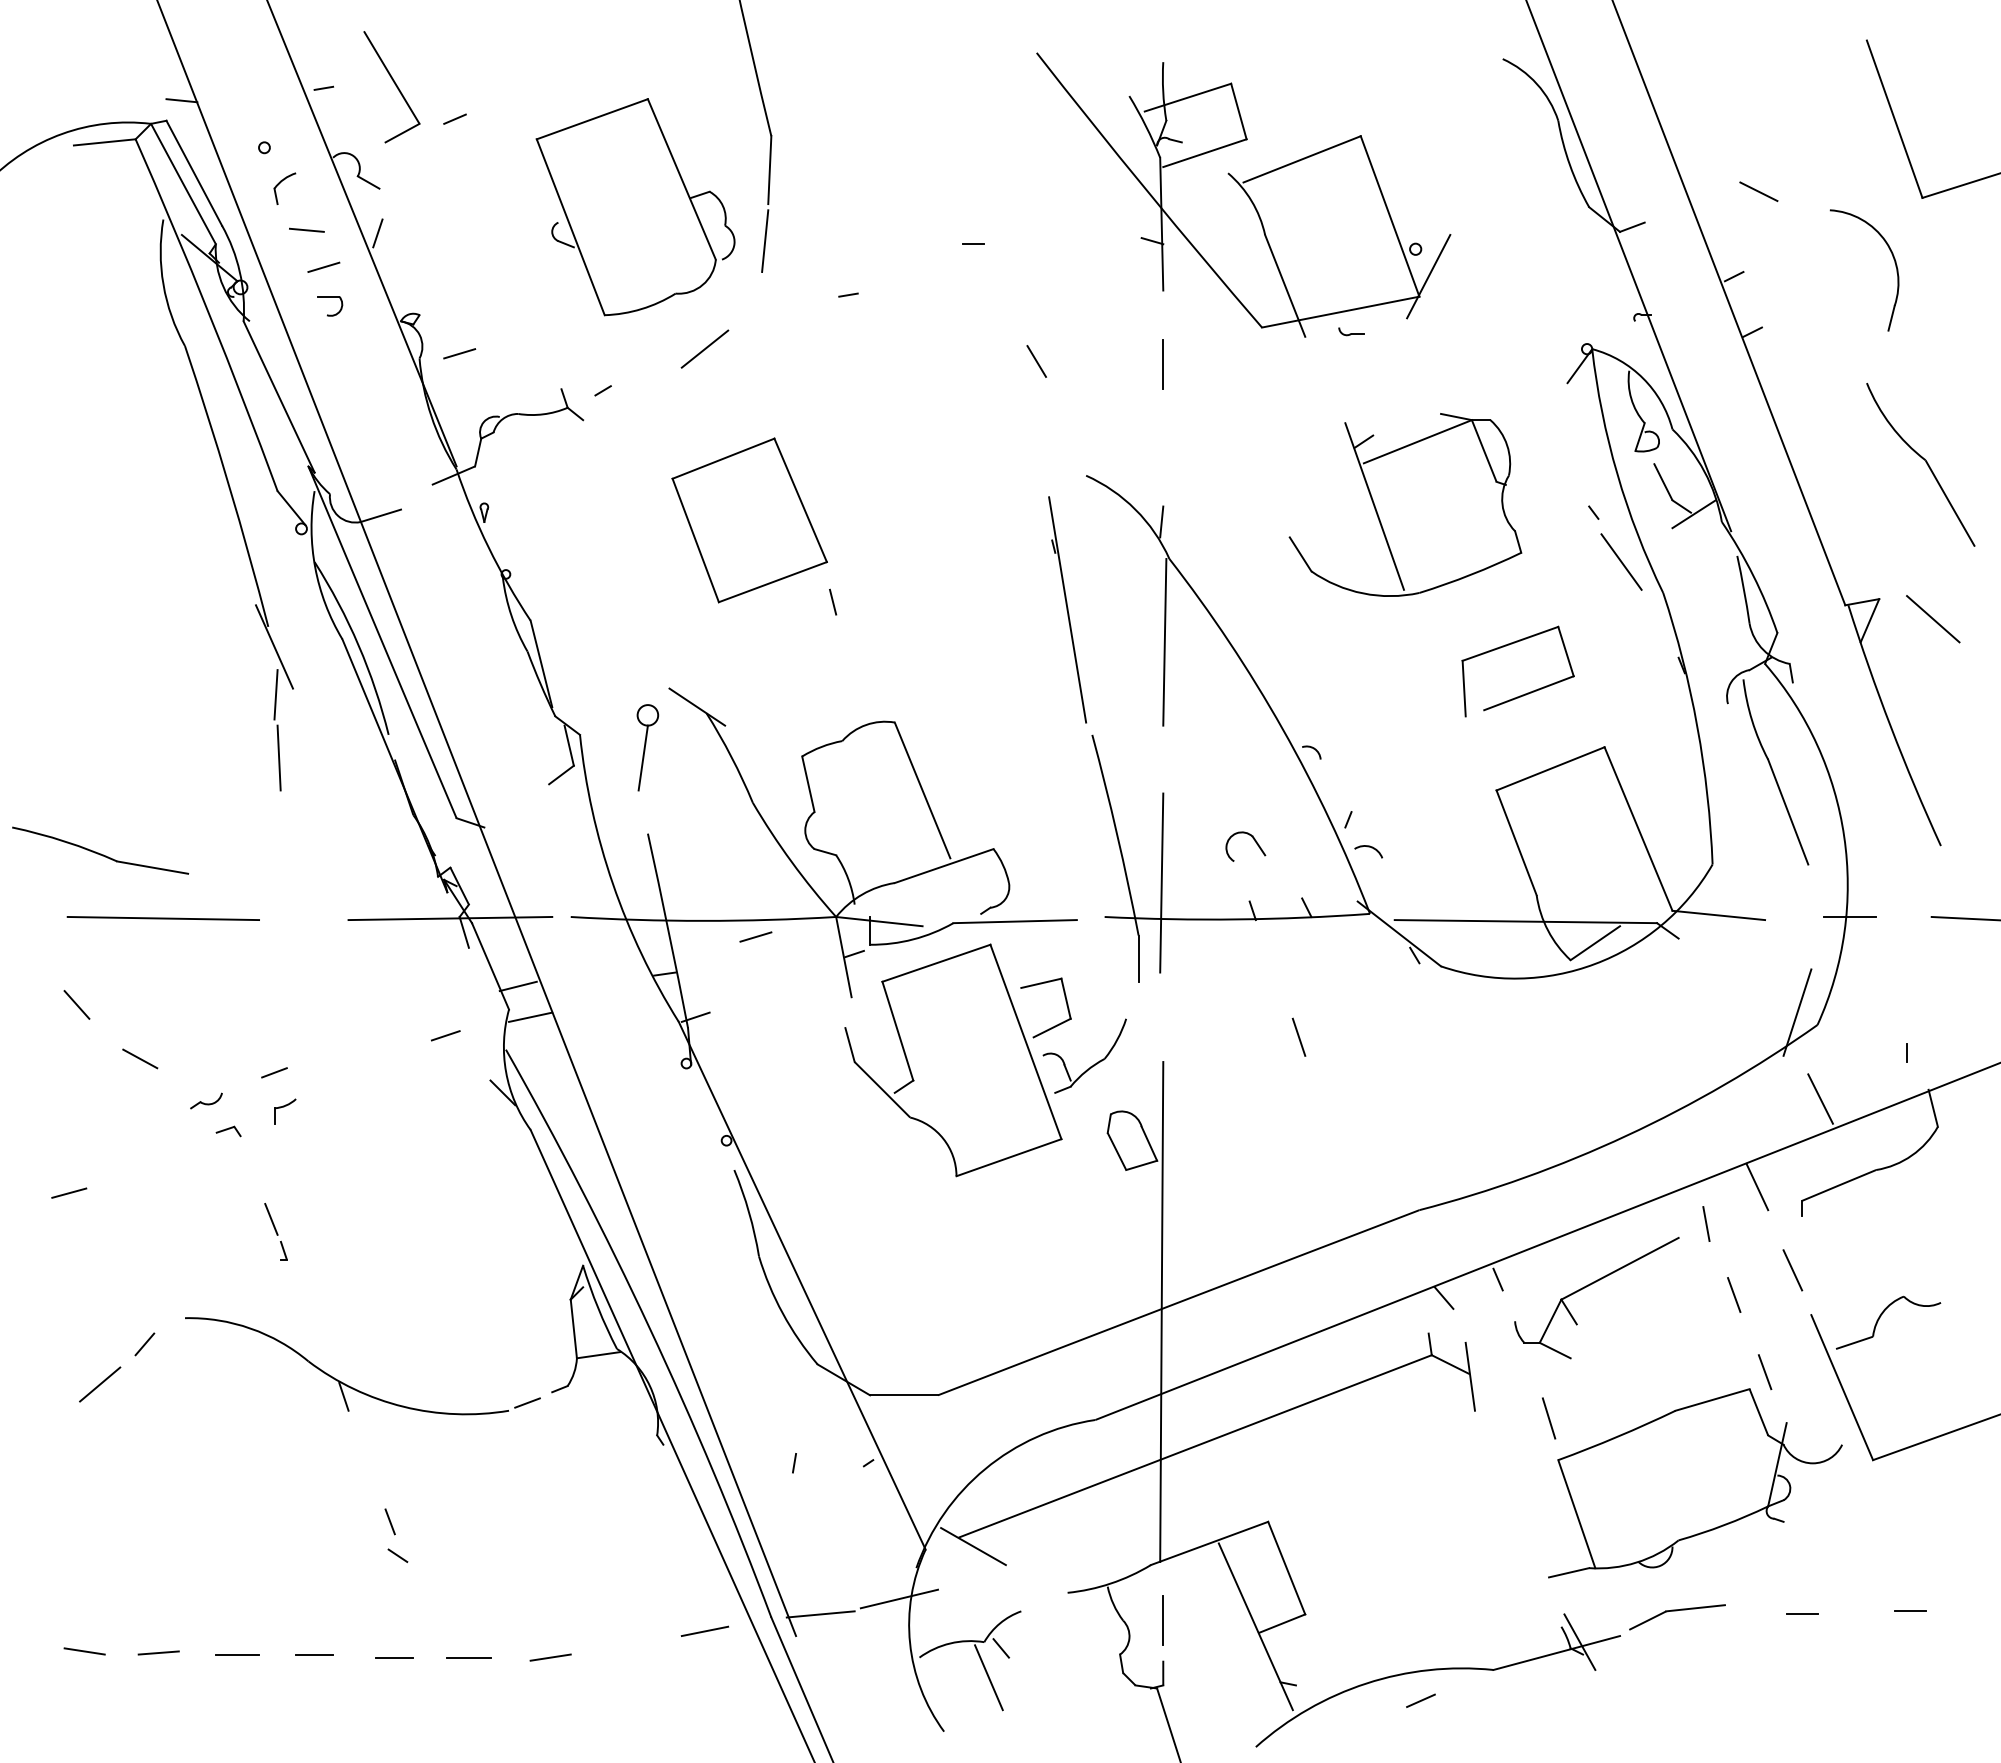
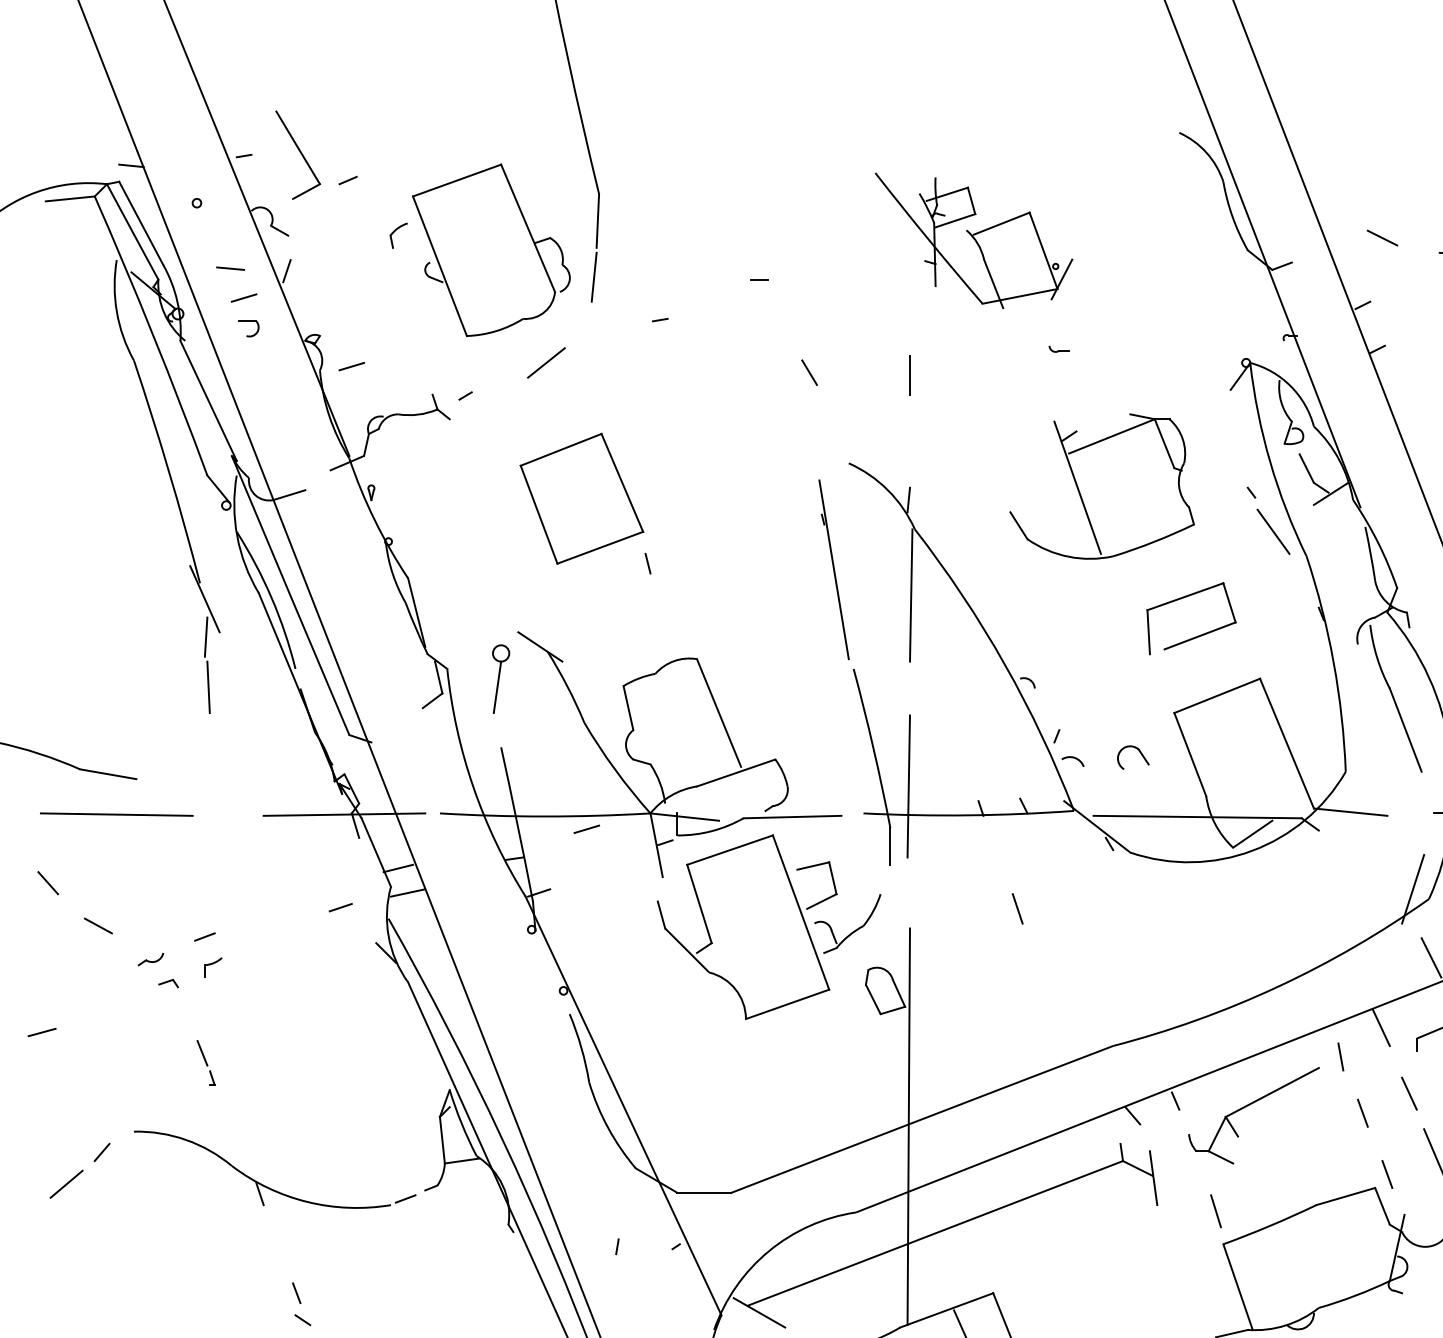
part: (280, 183) -> (395, 231), moved
part: (1243, 194) -> (973, 240), size x0.6
part: (1254, 841) -> (1140, 753), moved

